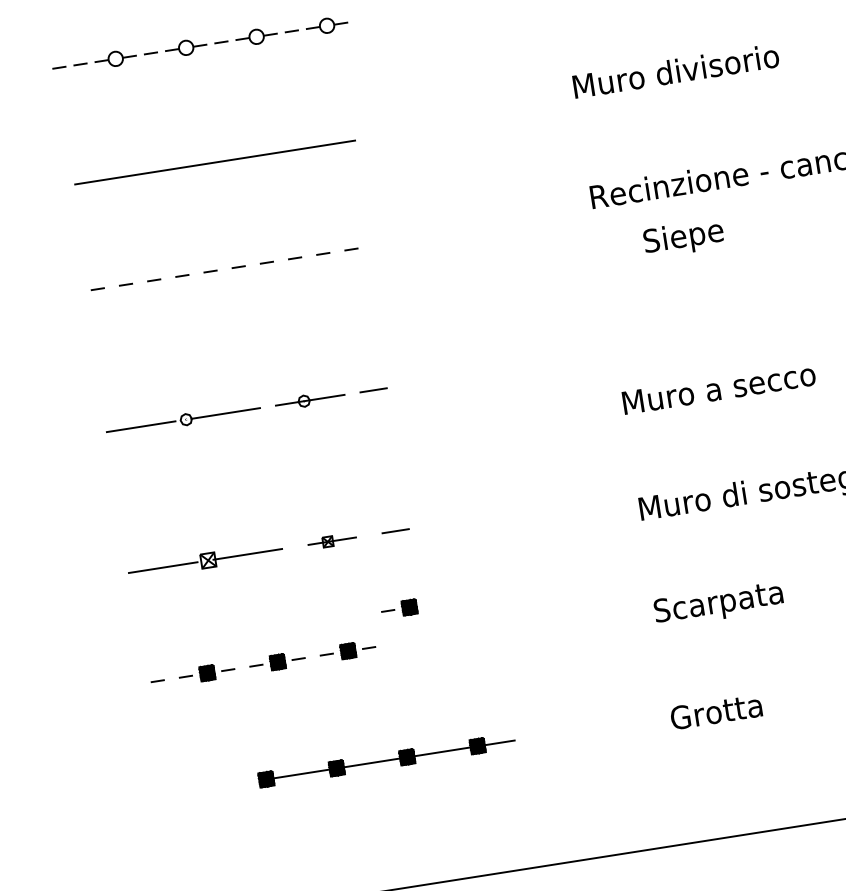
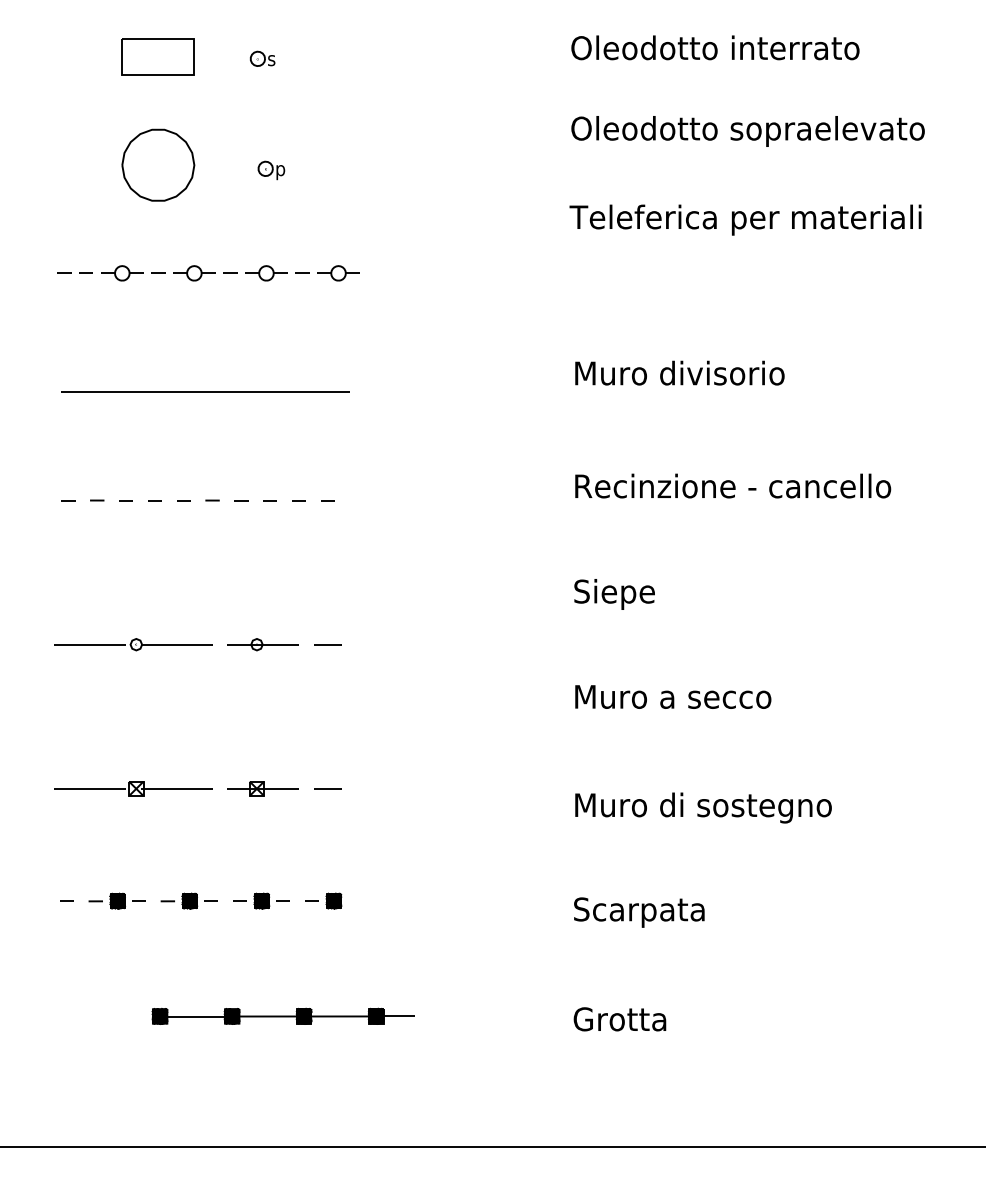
text: (683, 238) -> (614, 594), moved
part: (331, 540) -> (262, 788), size x1.43
part: (399, 608) -> (323, 900), moved

